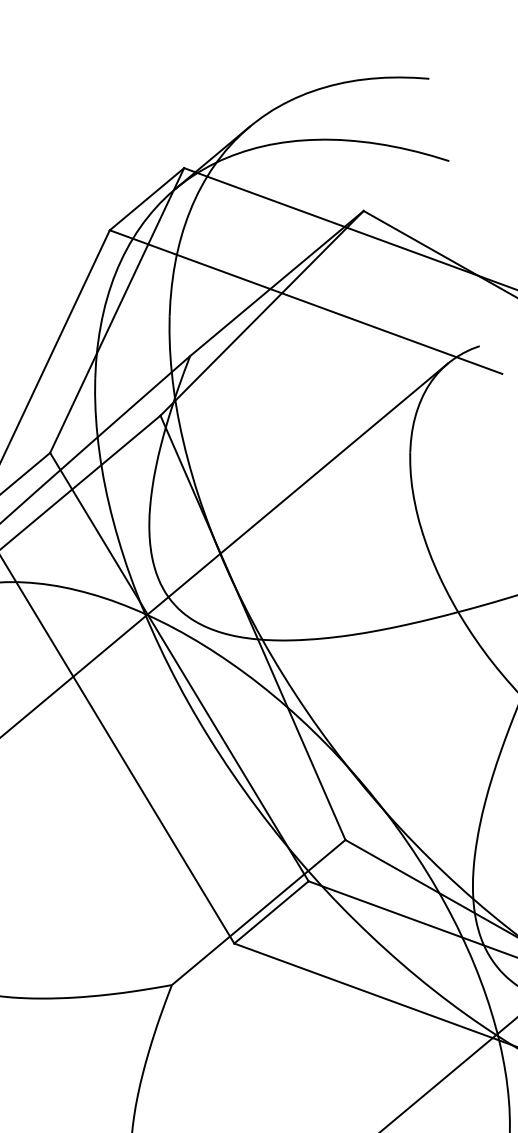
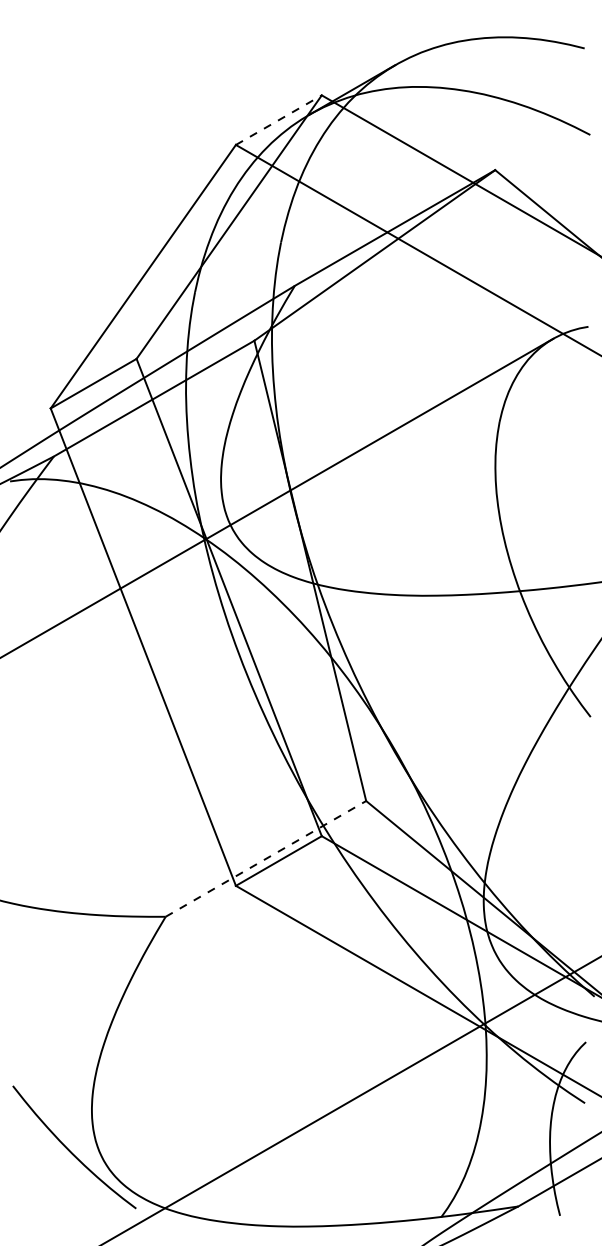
line: (146, 199) -> (278, 120), solid -> dashed
line: (258, 912) -> (265, 858), solid -> dashed

